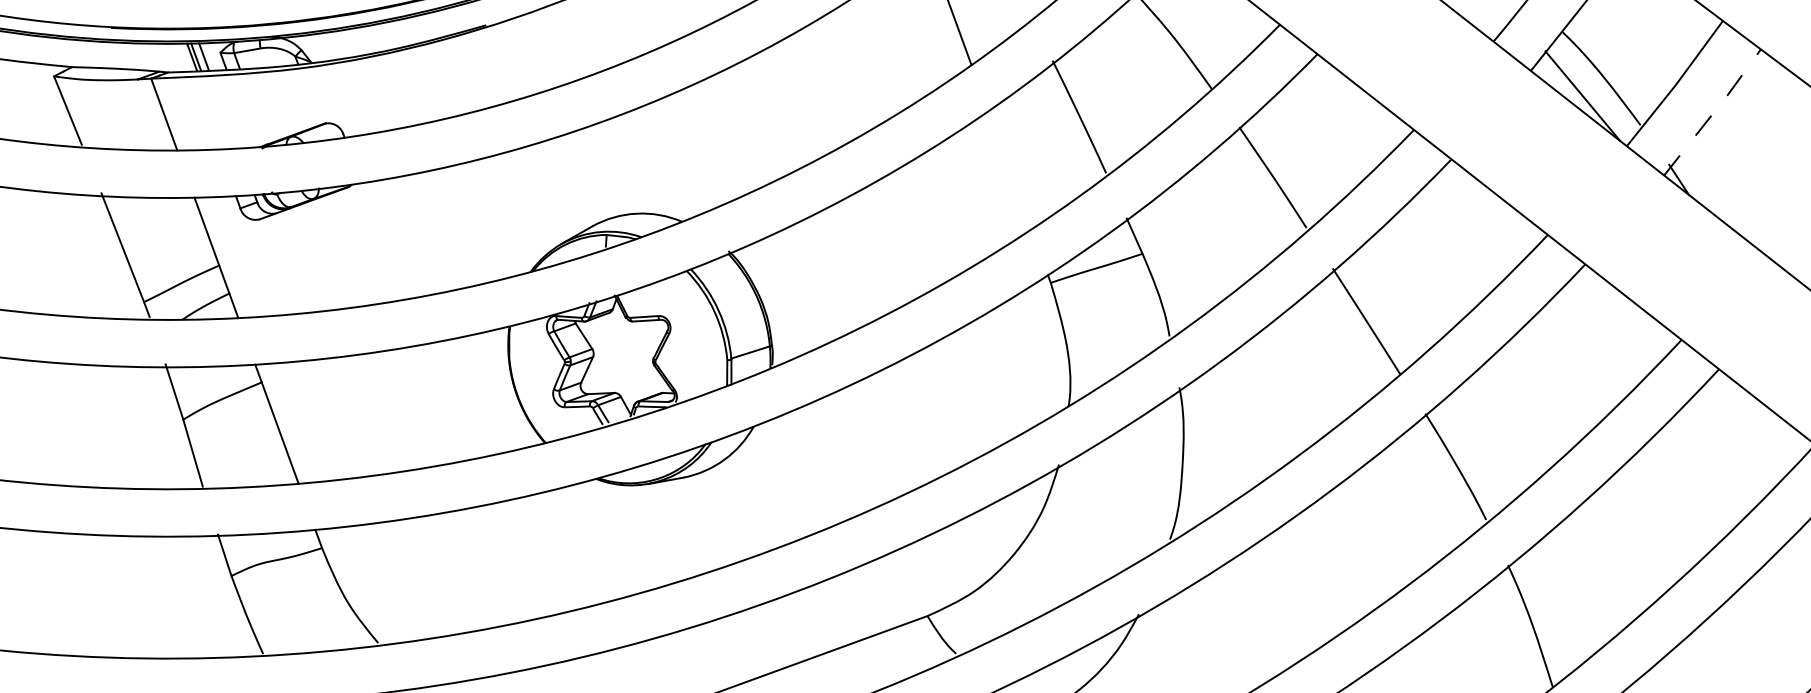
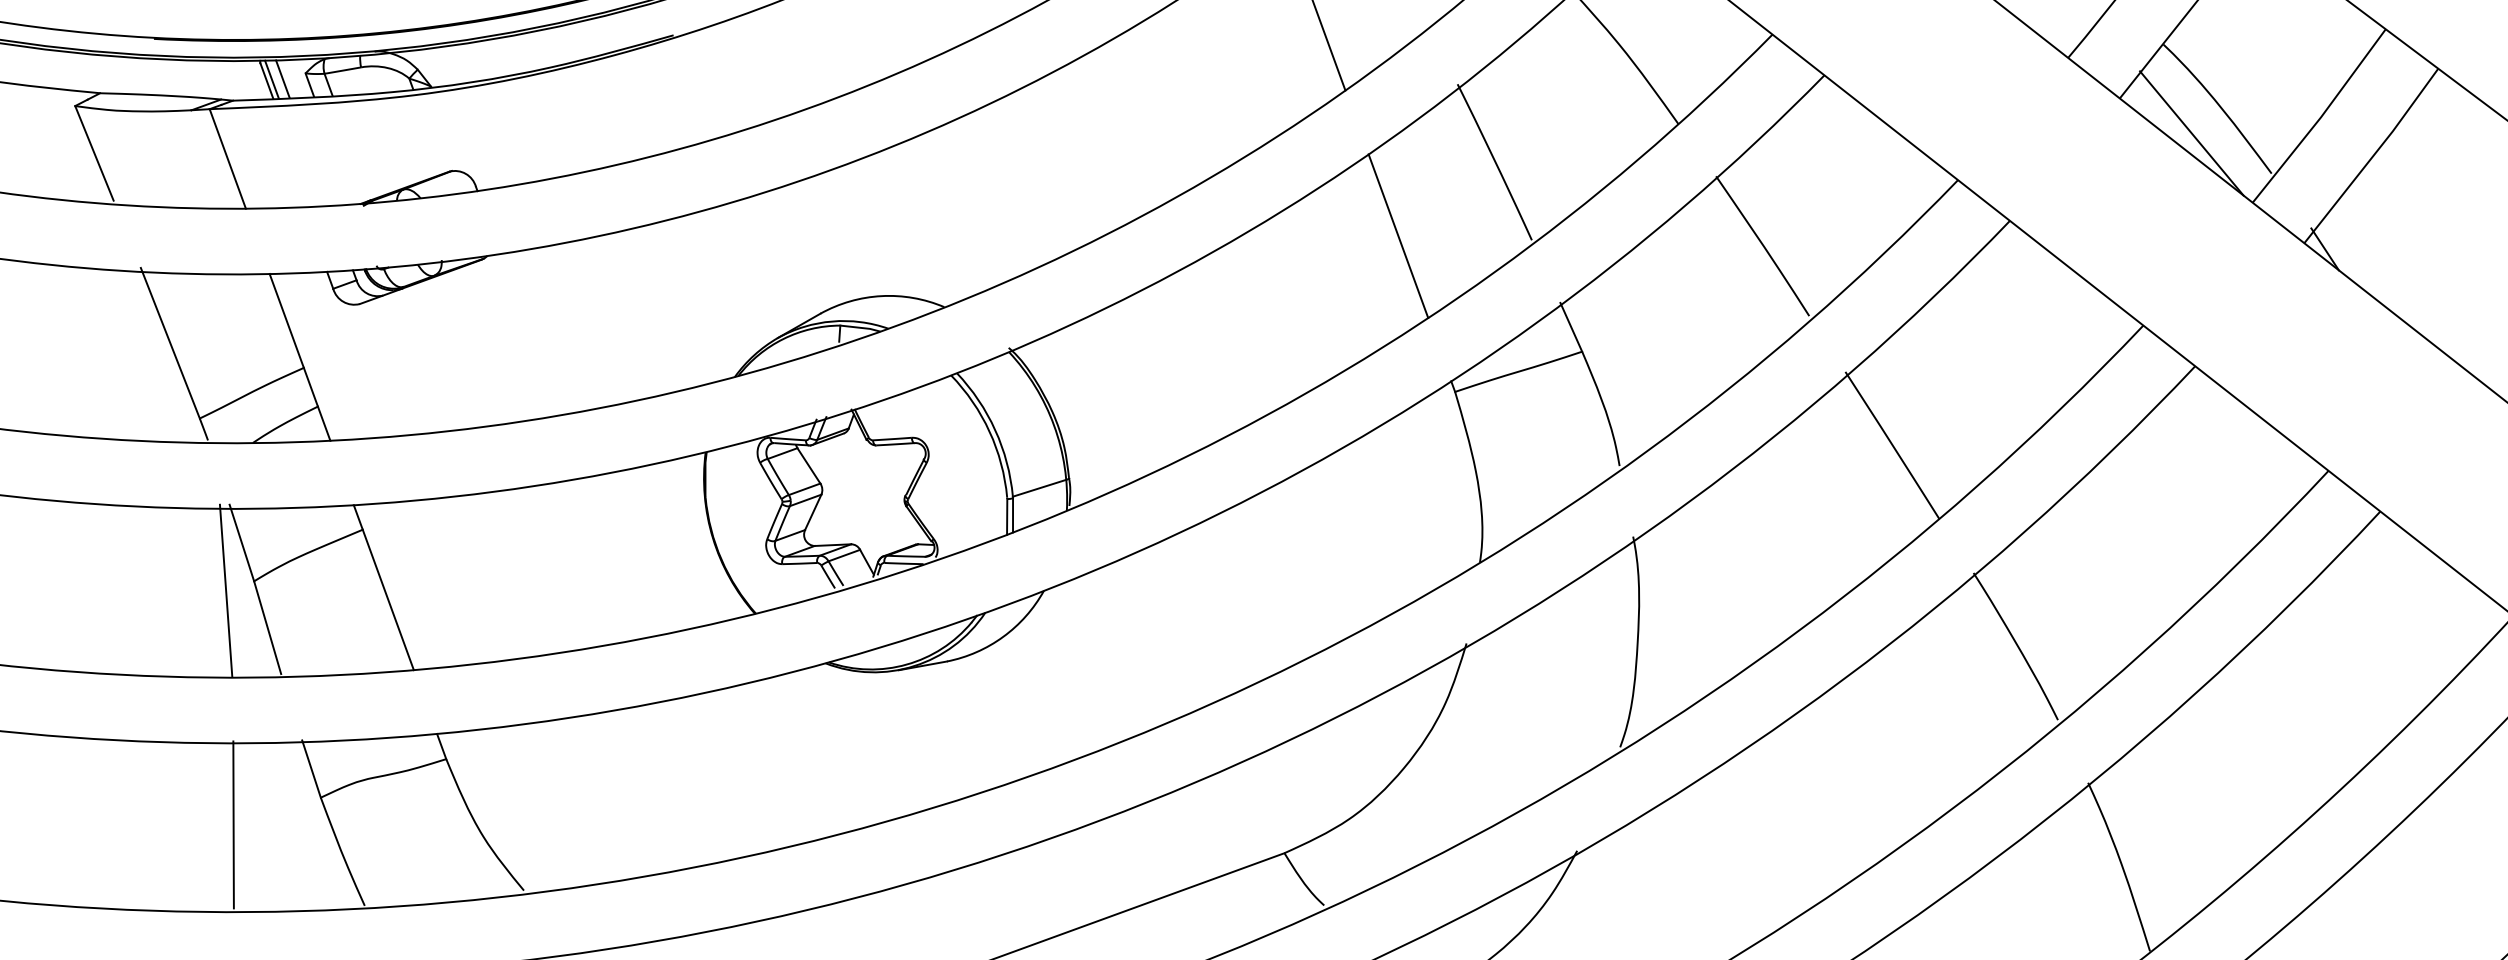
line: (1714, 112) -> (2373, 156), dashed -> solid
line: (1009, 169) -> (1398, 235), added
line: (162, 426) -> (225, 590), added
line: (168, 595) -> (233, 824), added

